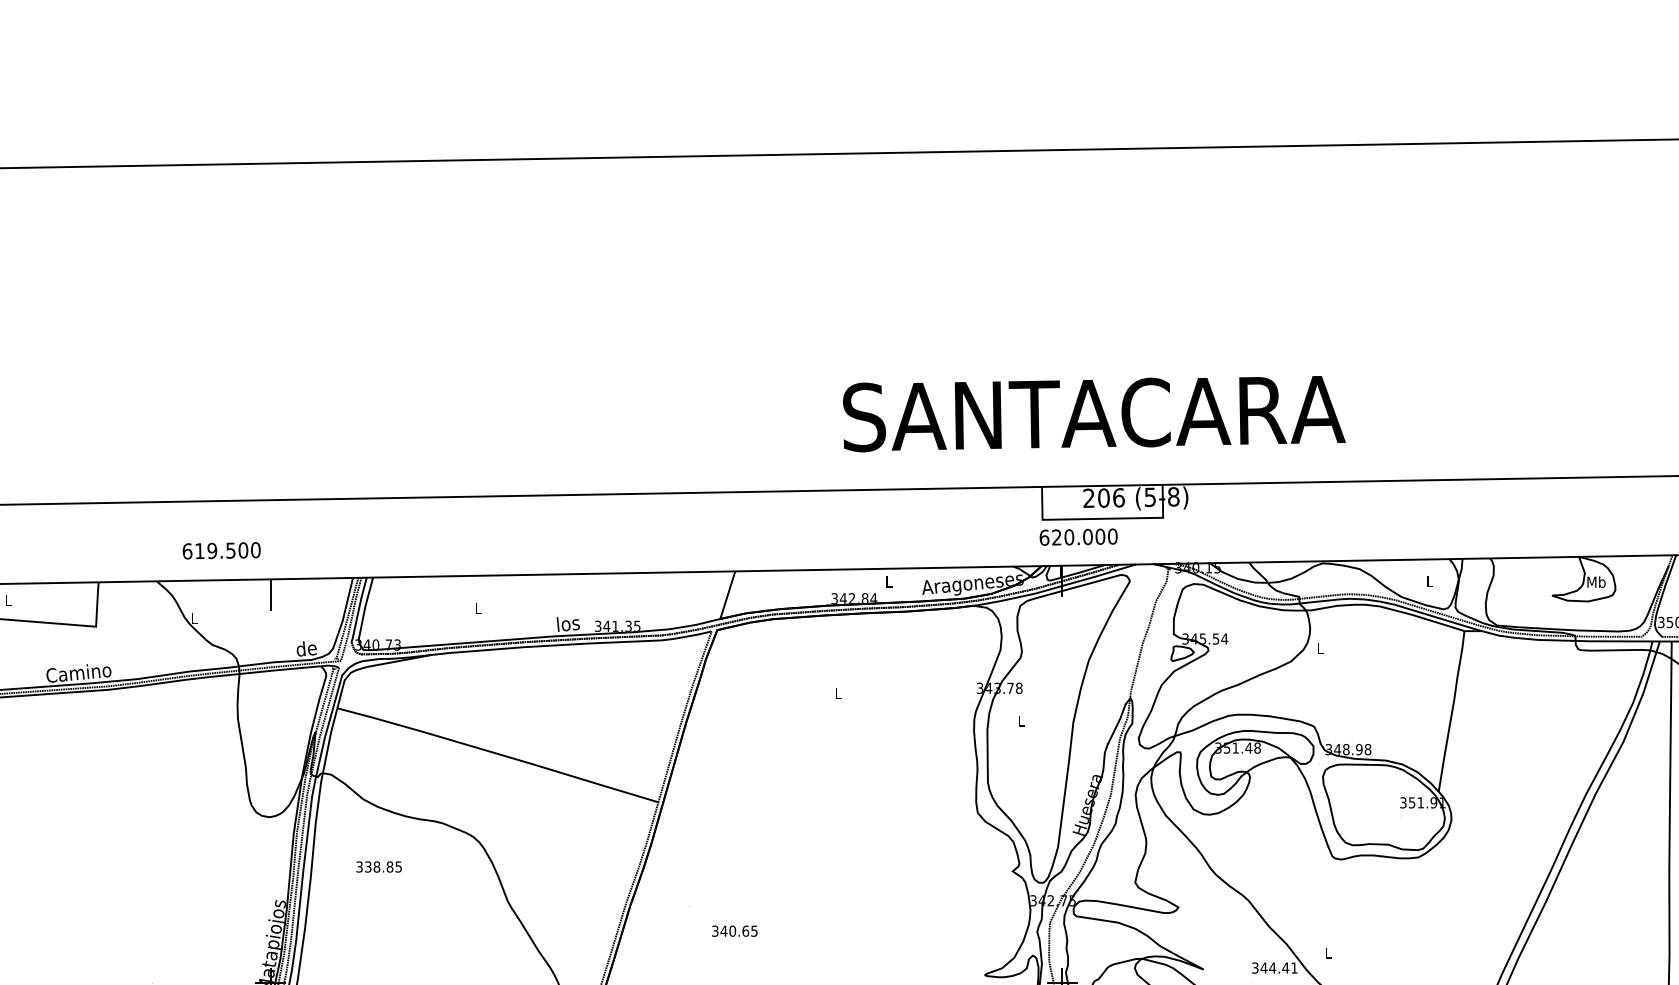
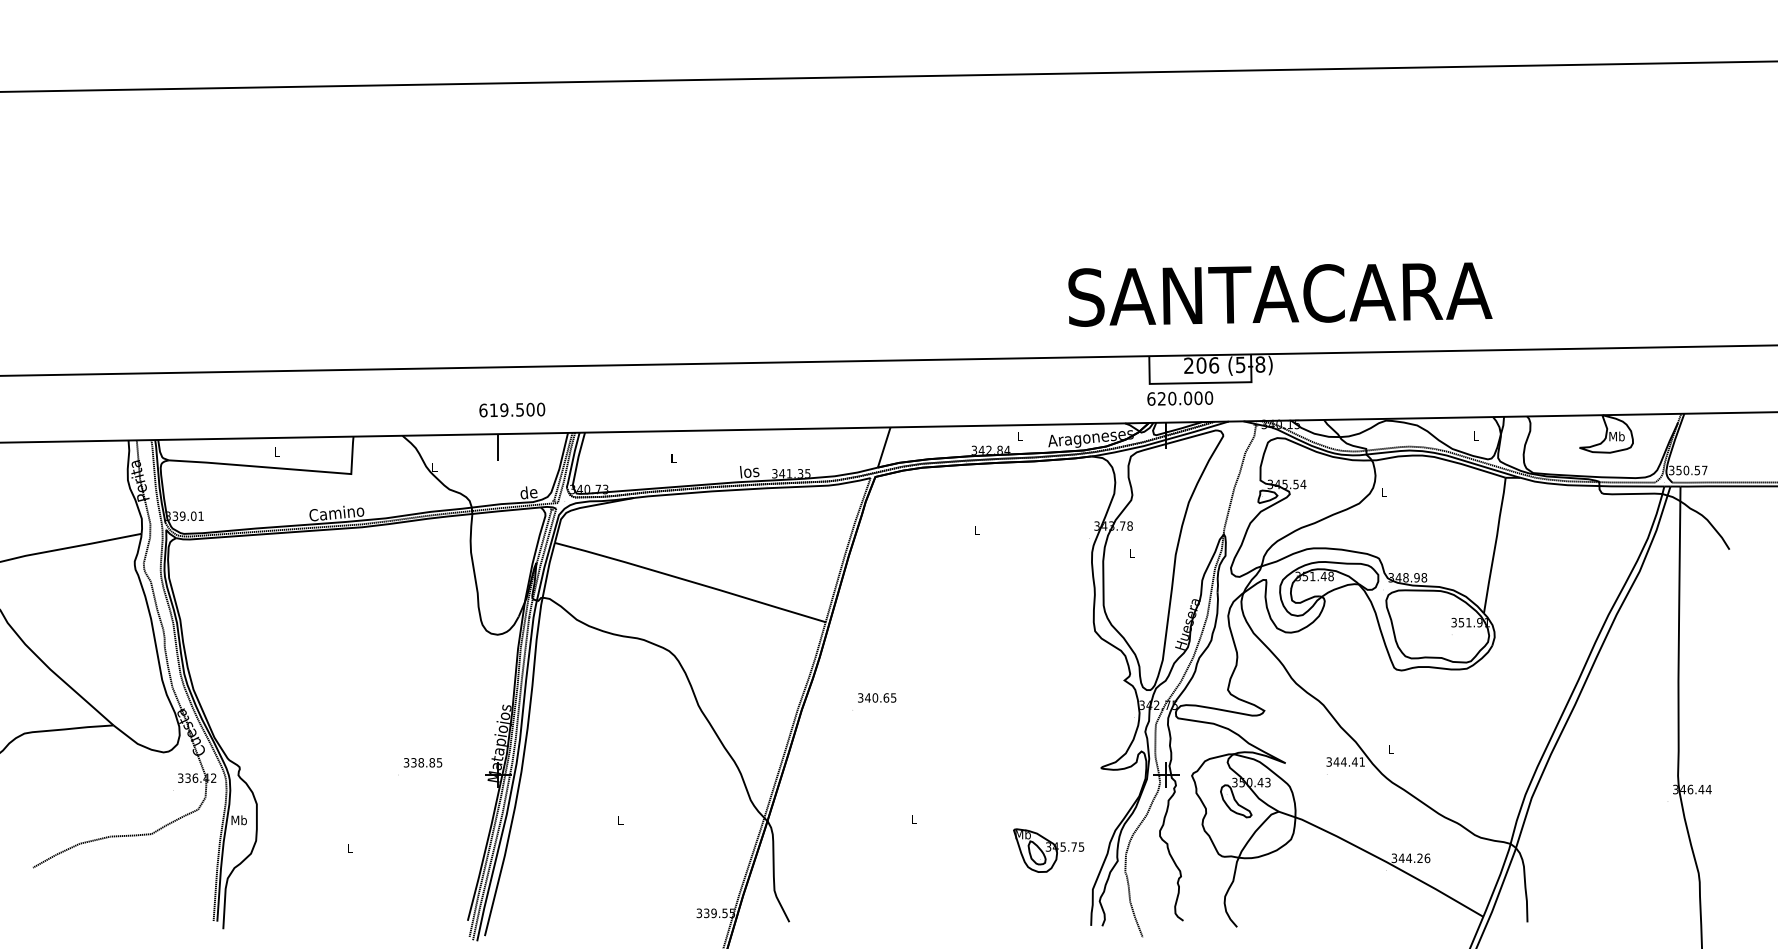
text: (1094, 413) -> (1280, 294), moved
text: (221, 550) -> (512, 409), moved
text: (378, 866) -> (422, 762), moved
text: (735, 930) -> (877, 697), moved

